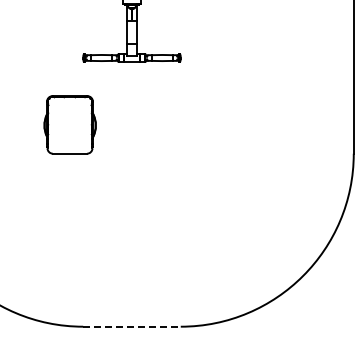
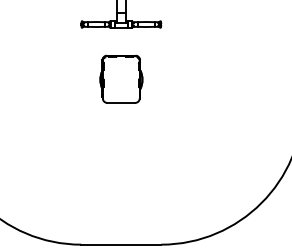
part: (69, 124) -> (120, 78), moved
line: (131, 326) -> (120, 244), dashed -> solid

